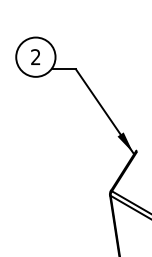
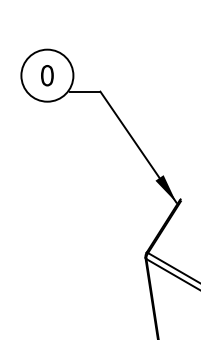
text: (35, 57) -> (47, 75), 2 -> 0

